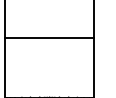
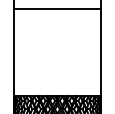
line: (49, 38) -> (57, 9), moved

